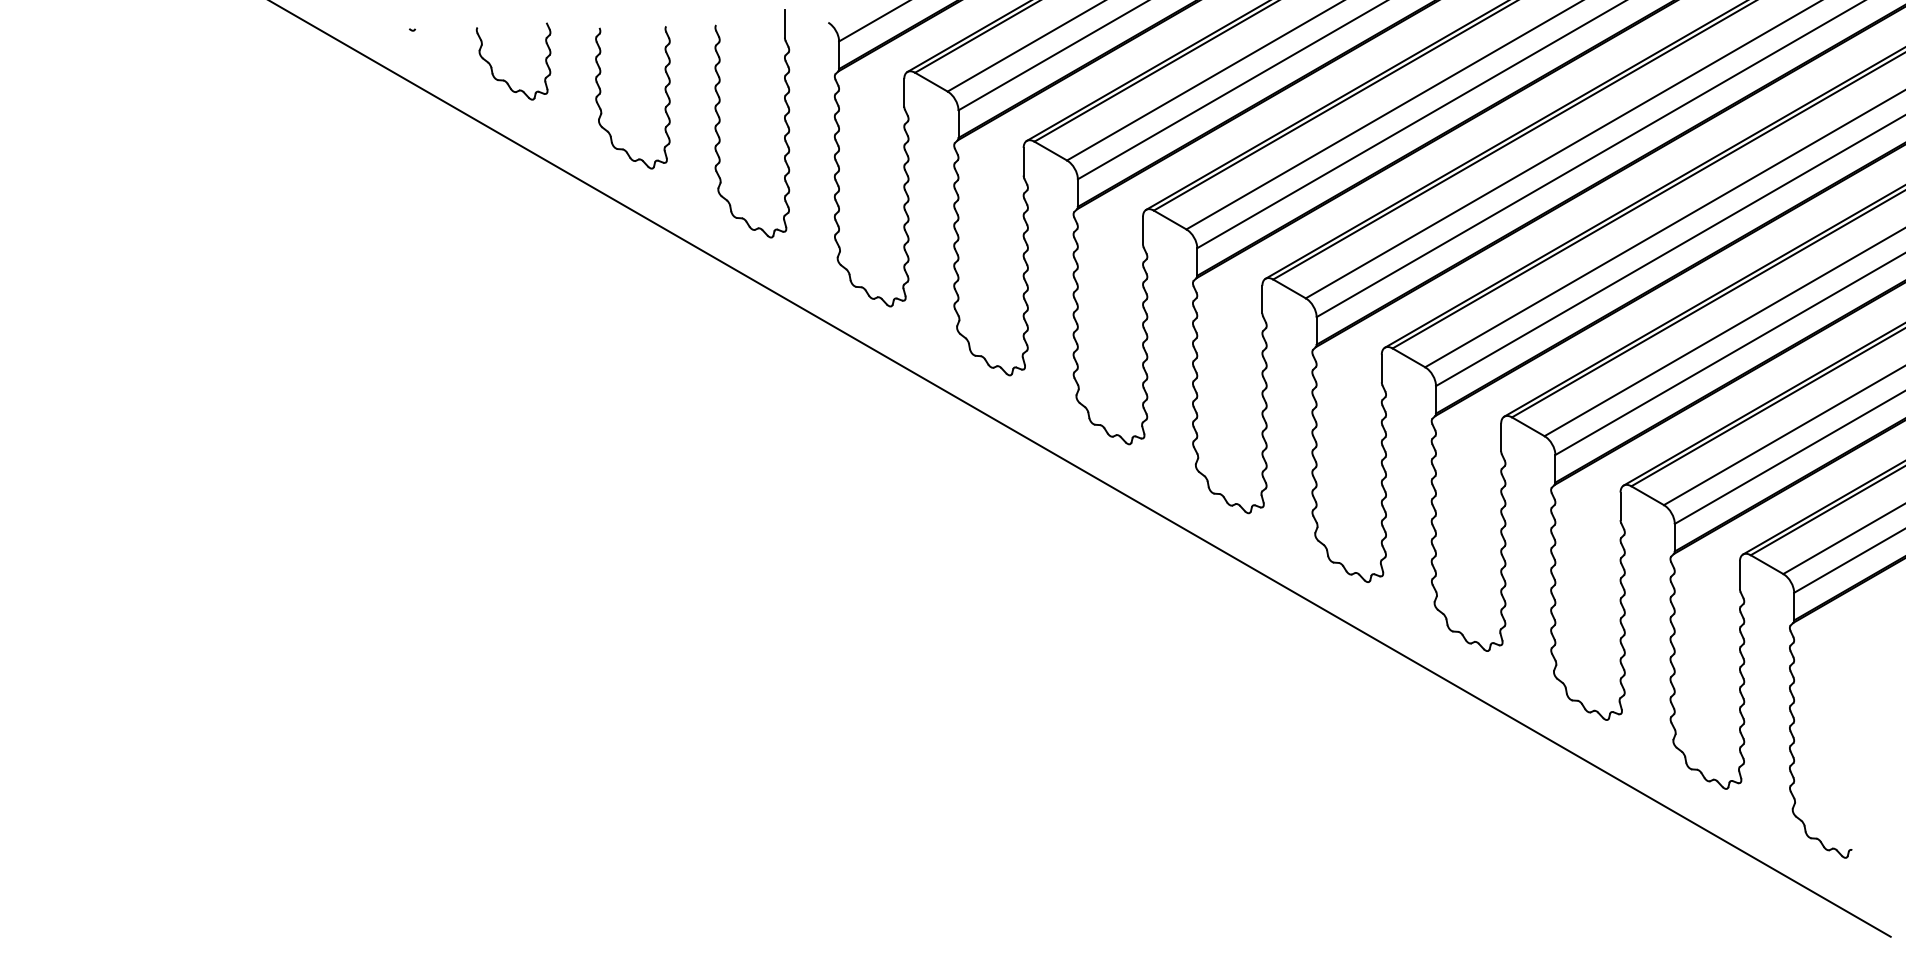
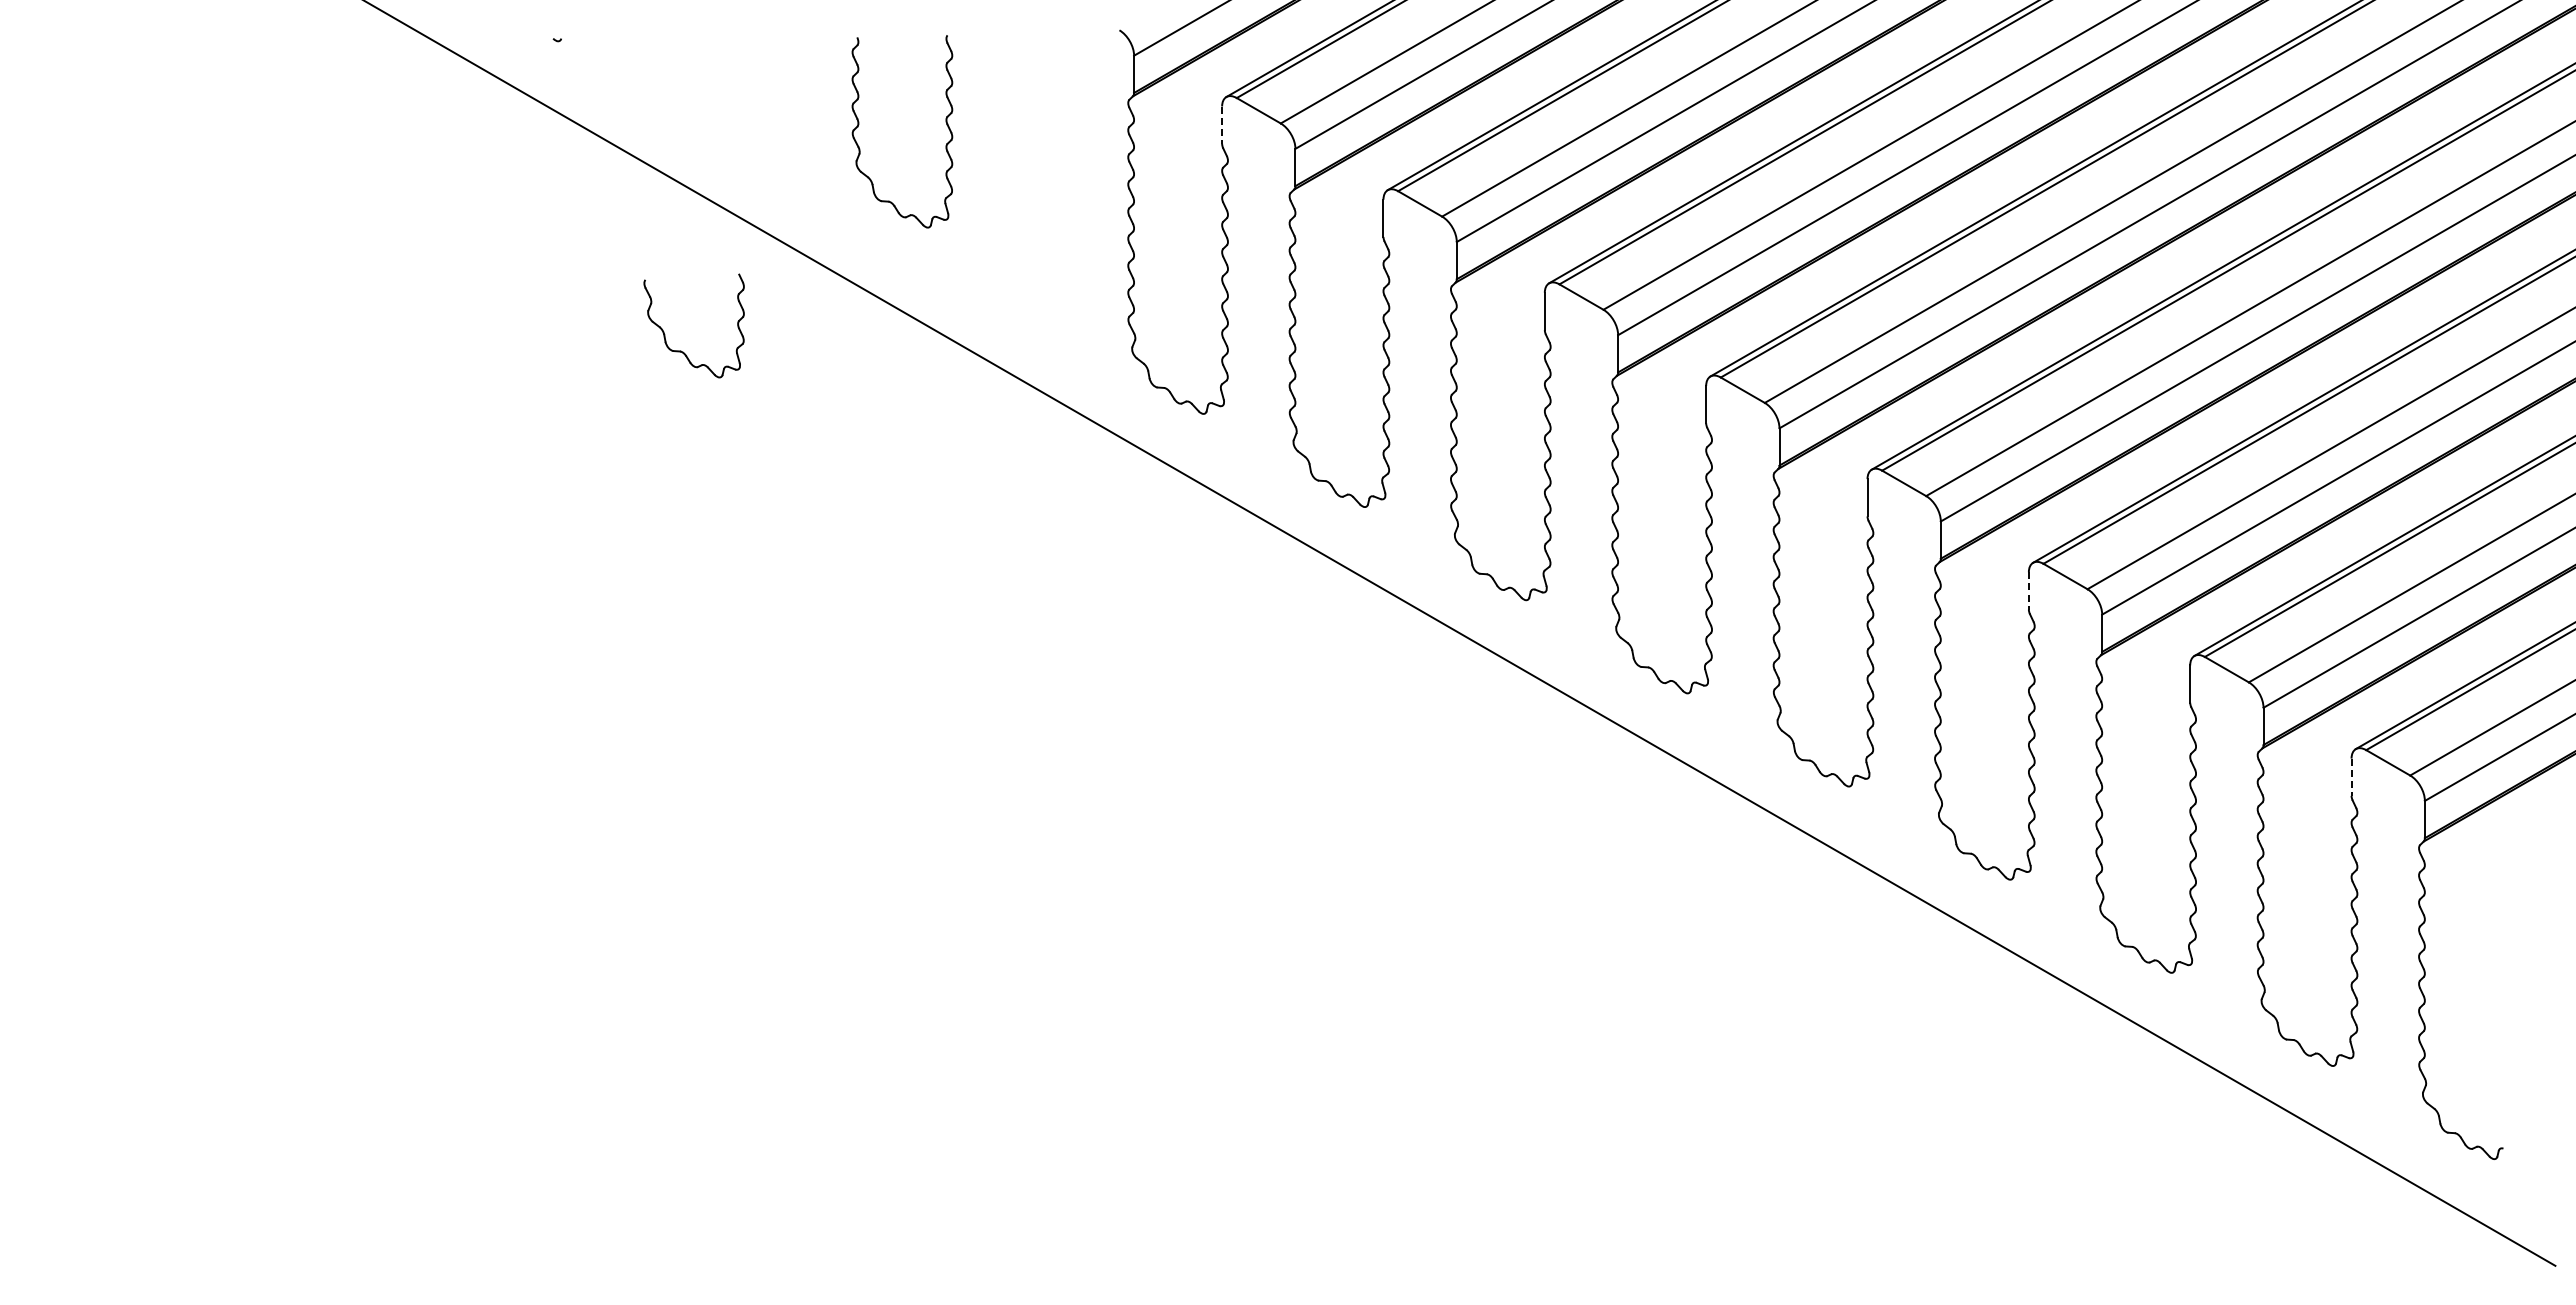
part: (504, 79) -> (681, 350), moved
part: (601, 92) -> (859, 124), moved
line: (904, 93) -> (1222, 125), solid -> dashed
part: (720, 121) -> (973, 164), removed
line: (1500, 437) -> (2028, 590), solid -> dashed
line: (1739, 575) -> (2351, 777), solid -> dashed

